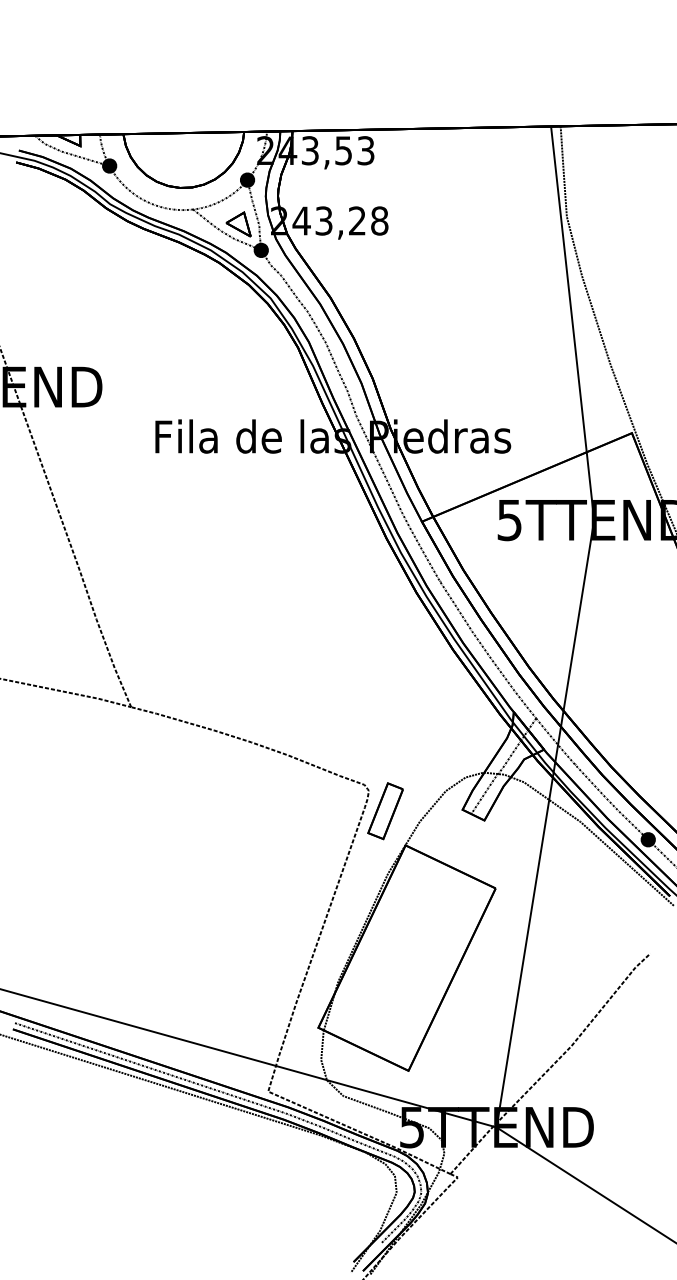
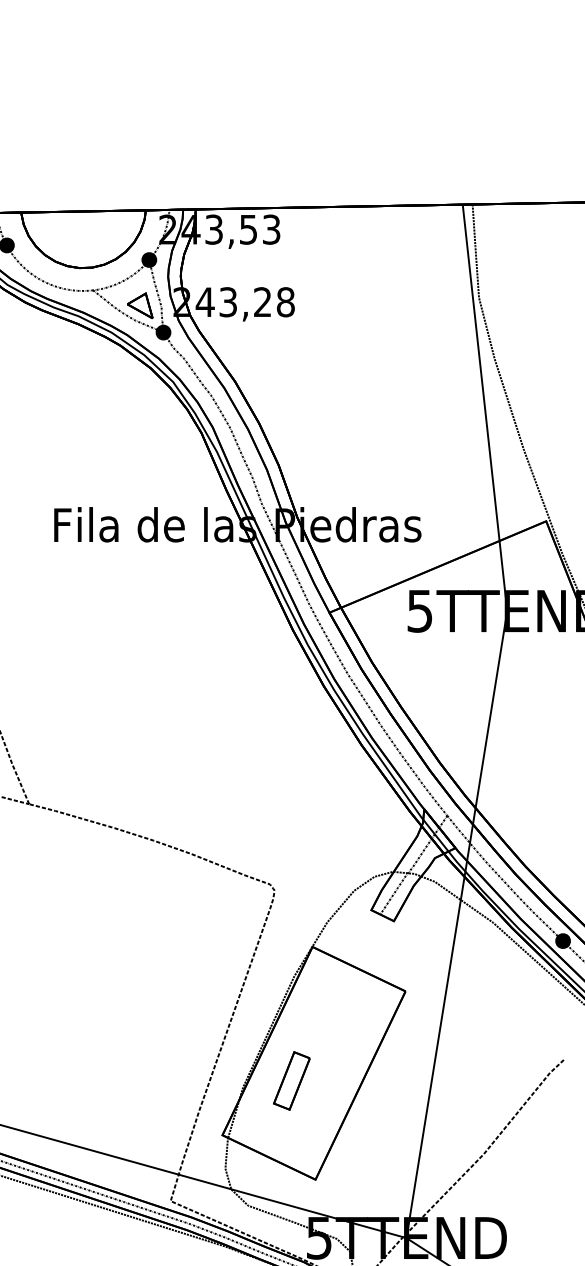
part: (385, 811) -> (291, 1081), moved

